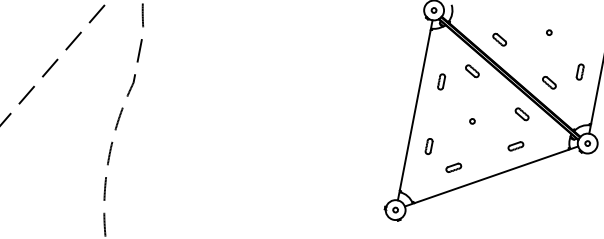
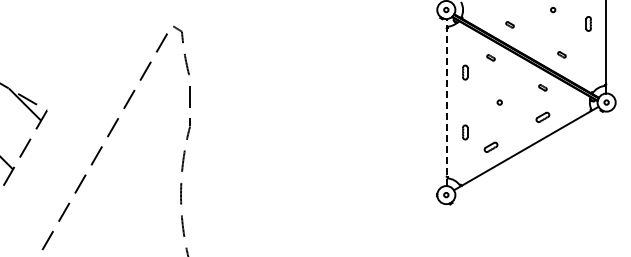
part: (499, 39) -> (509, 24), size x0.6
part: (471, 70) -> (490, 57), size x0.6
part: (580, 71) -> (588, 23), moved
part: (549, 82) -> (561, 54), size x0.6
line: (415, 110) -> (446, 102), solid -> dashed
part: (521, 114) -> (542, 87), size x0.6

